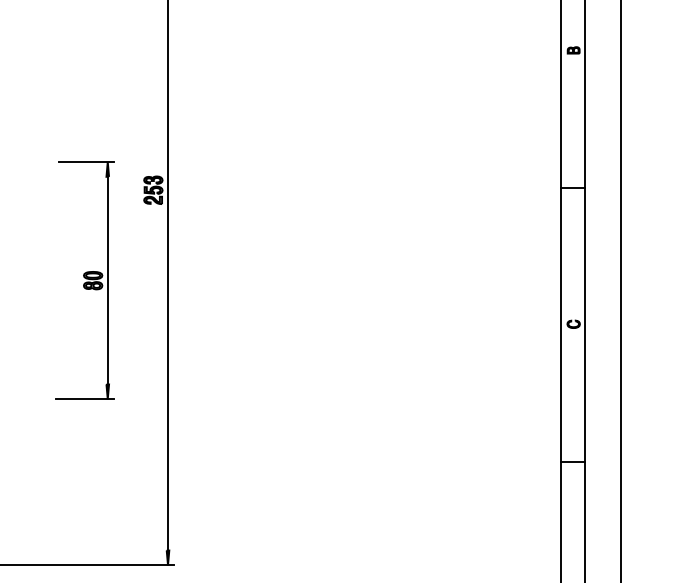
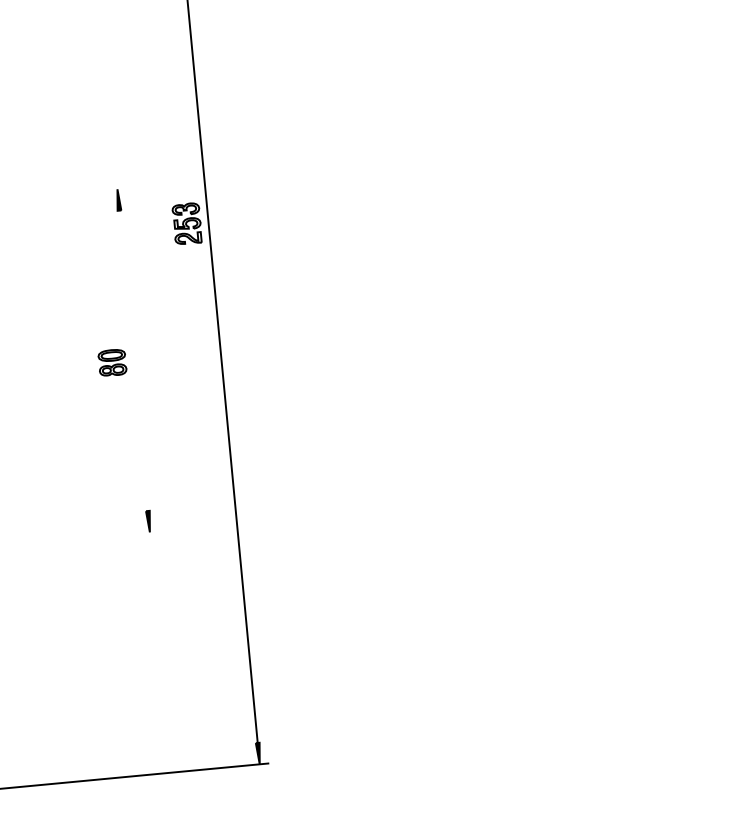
line: (86, 162) -> (86, 192), removed
line: (107, 280) -> (133, 360), removed
line: (84, 399) -> (116, 535), removed

